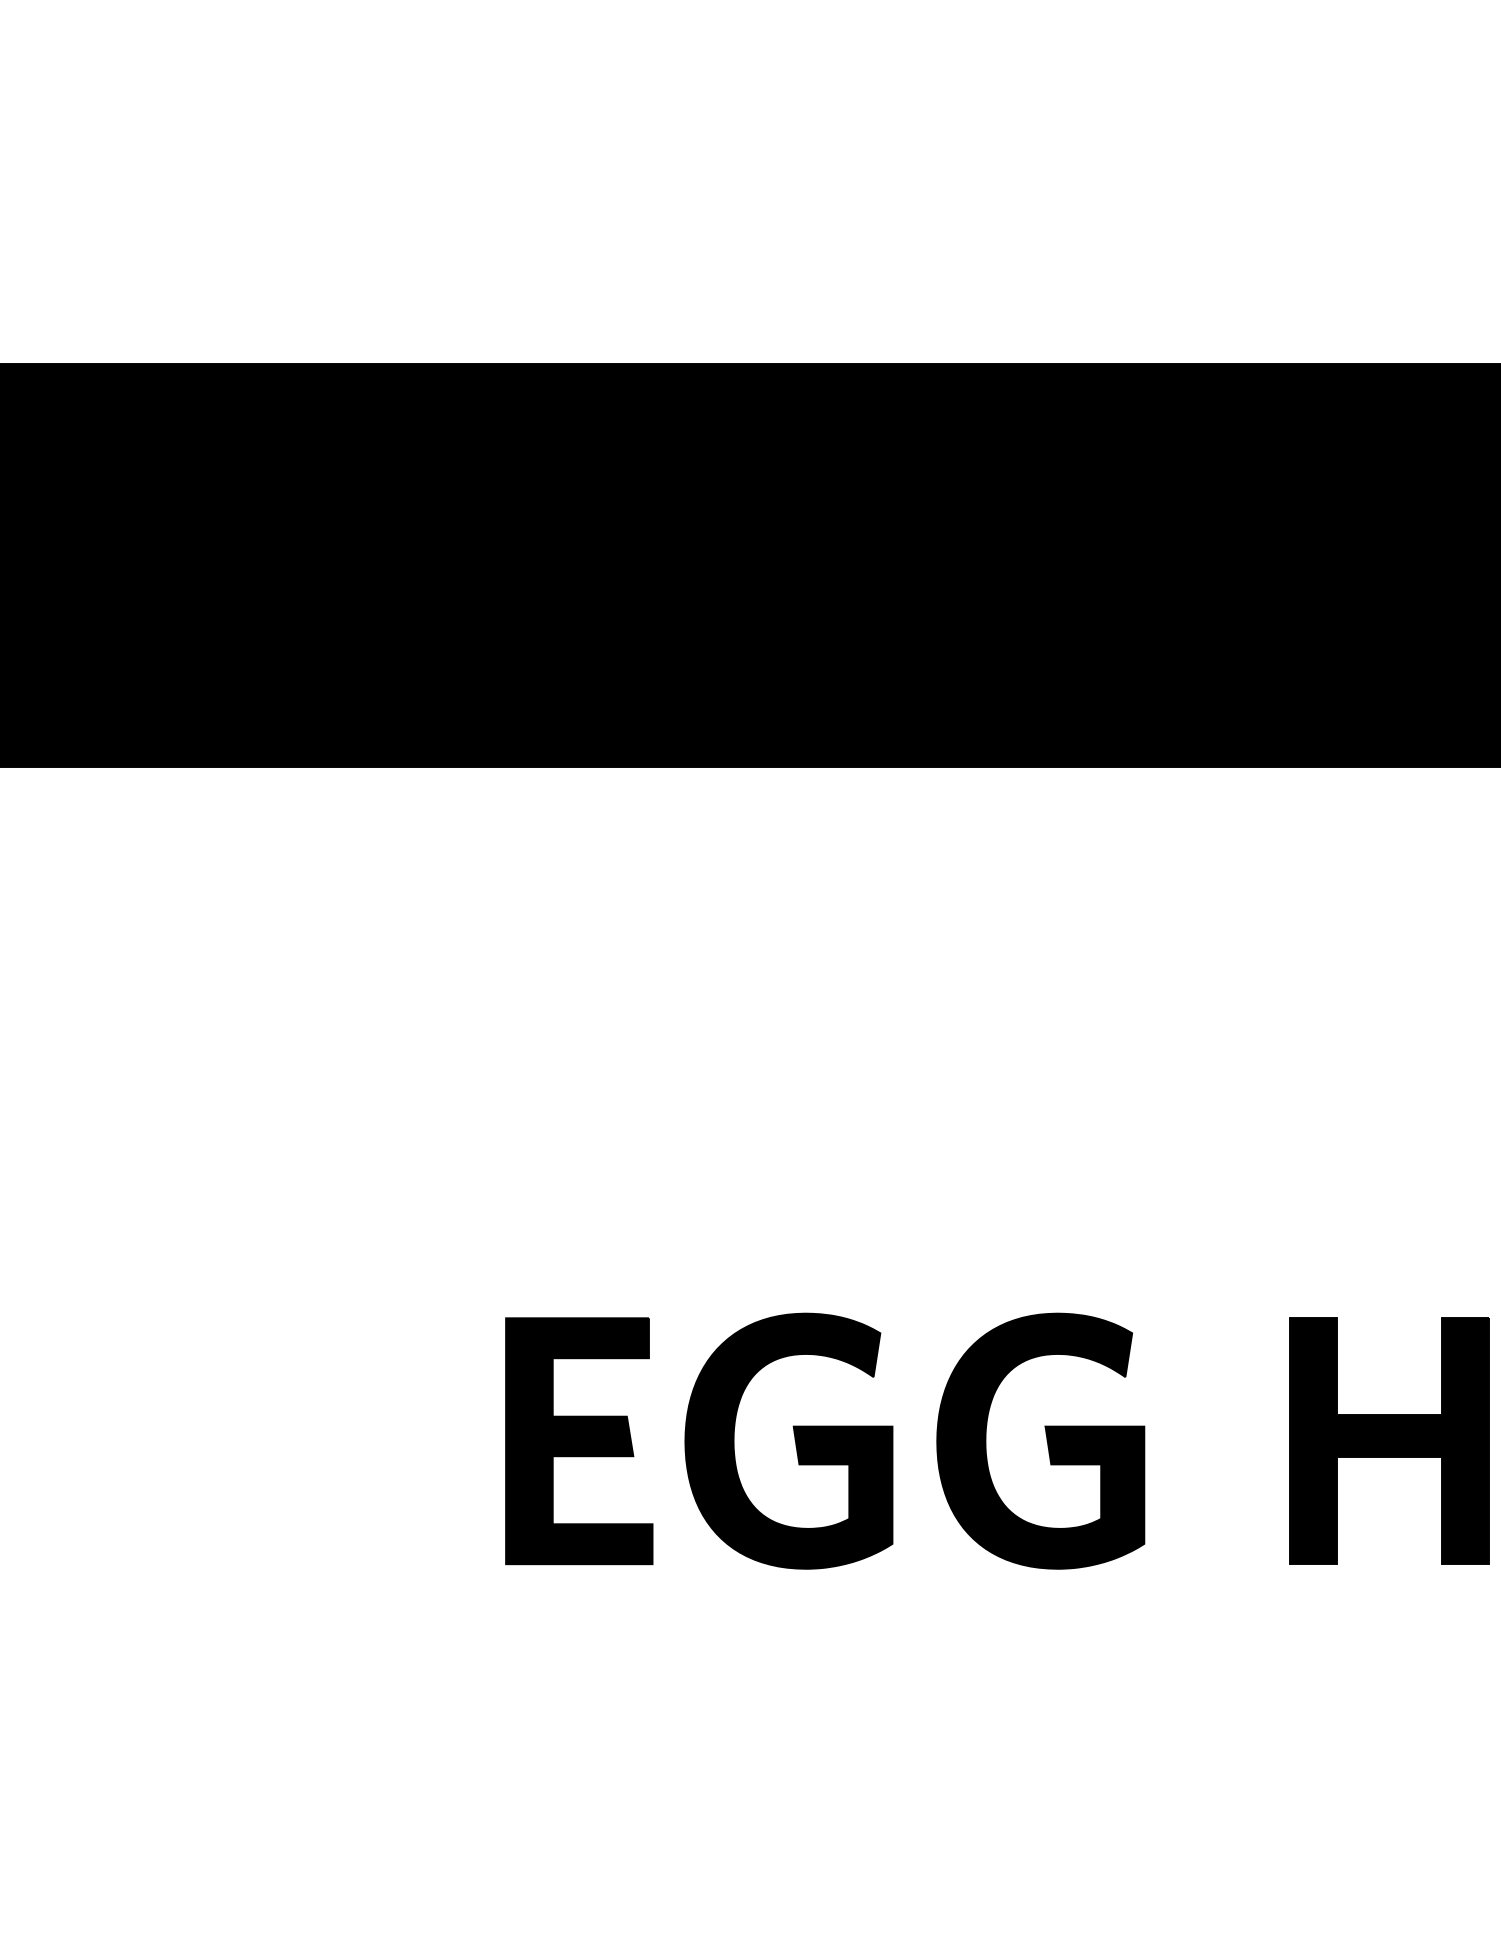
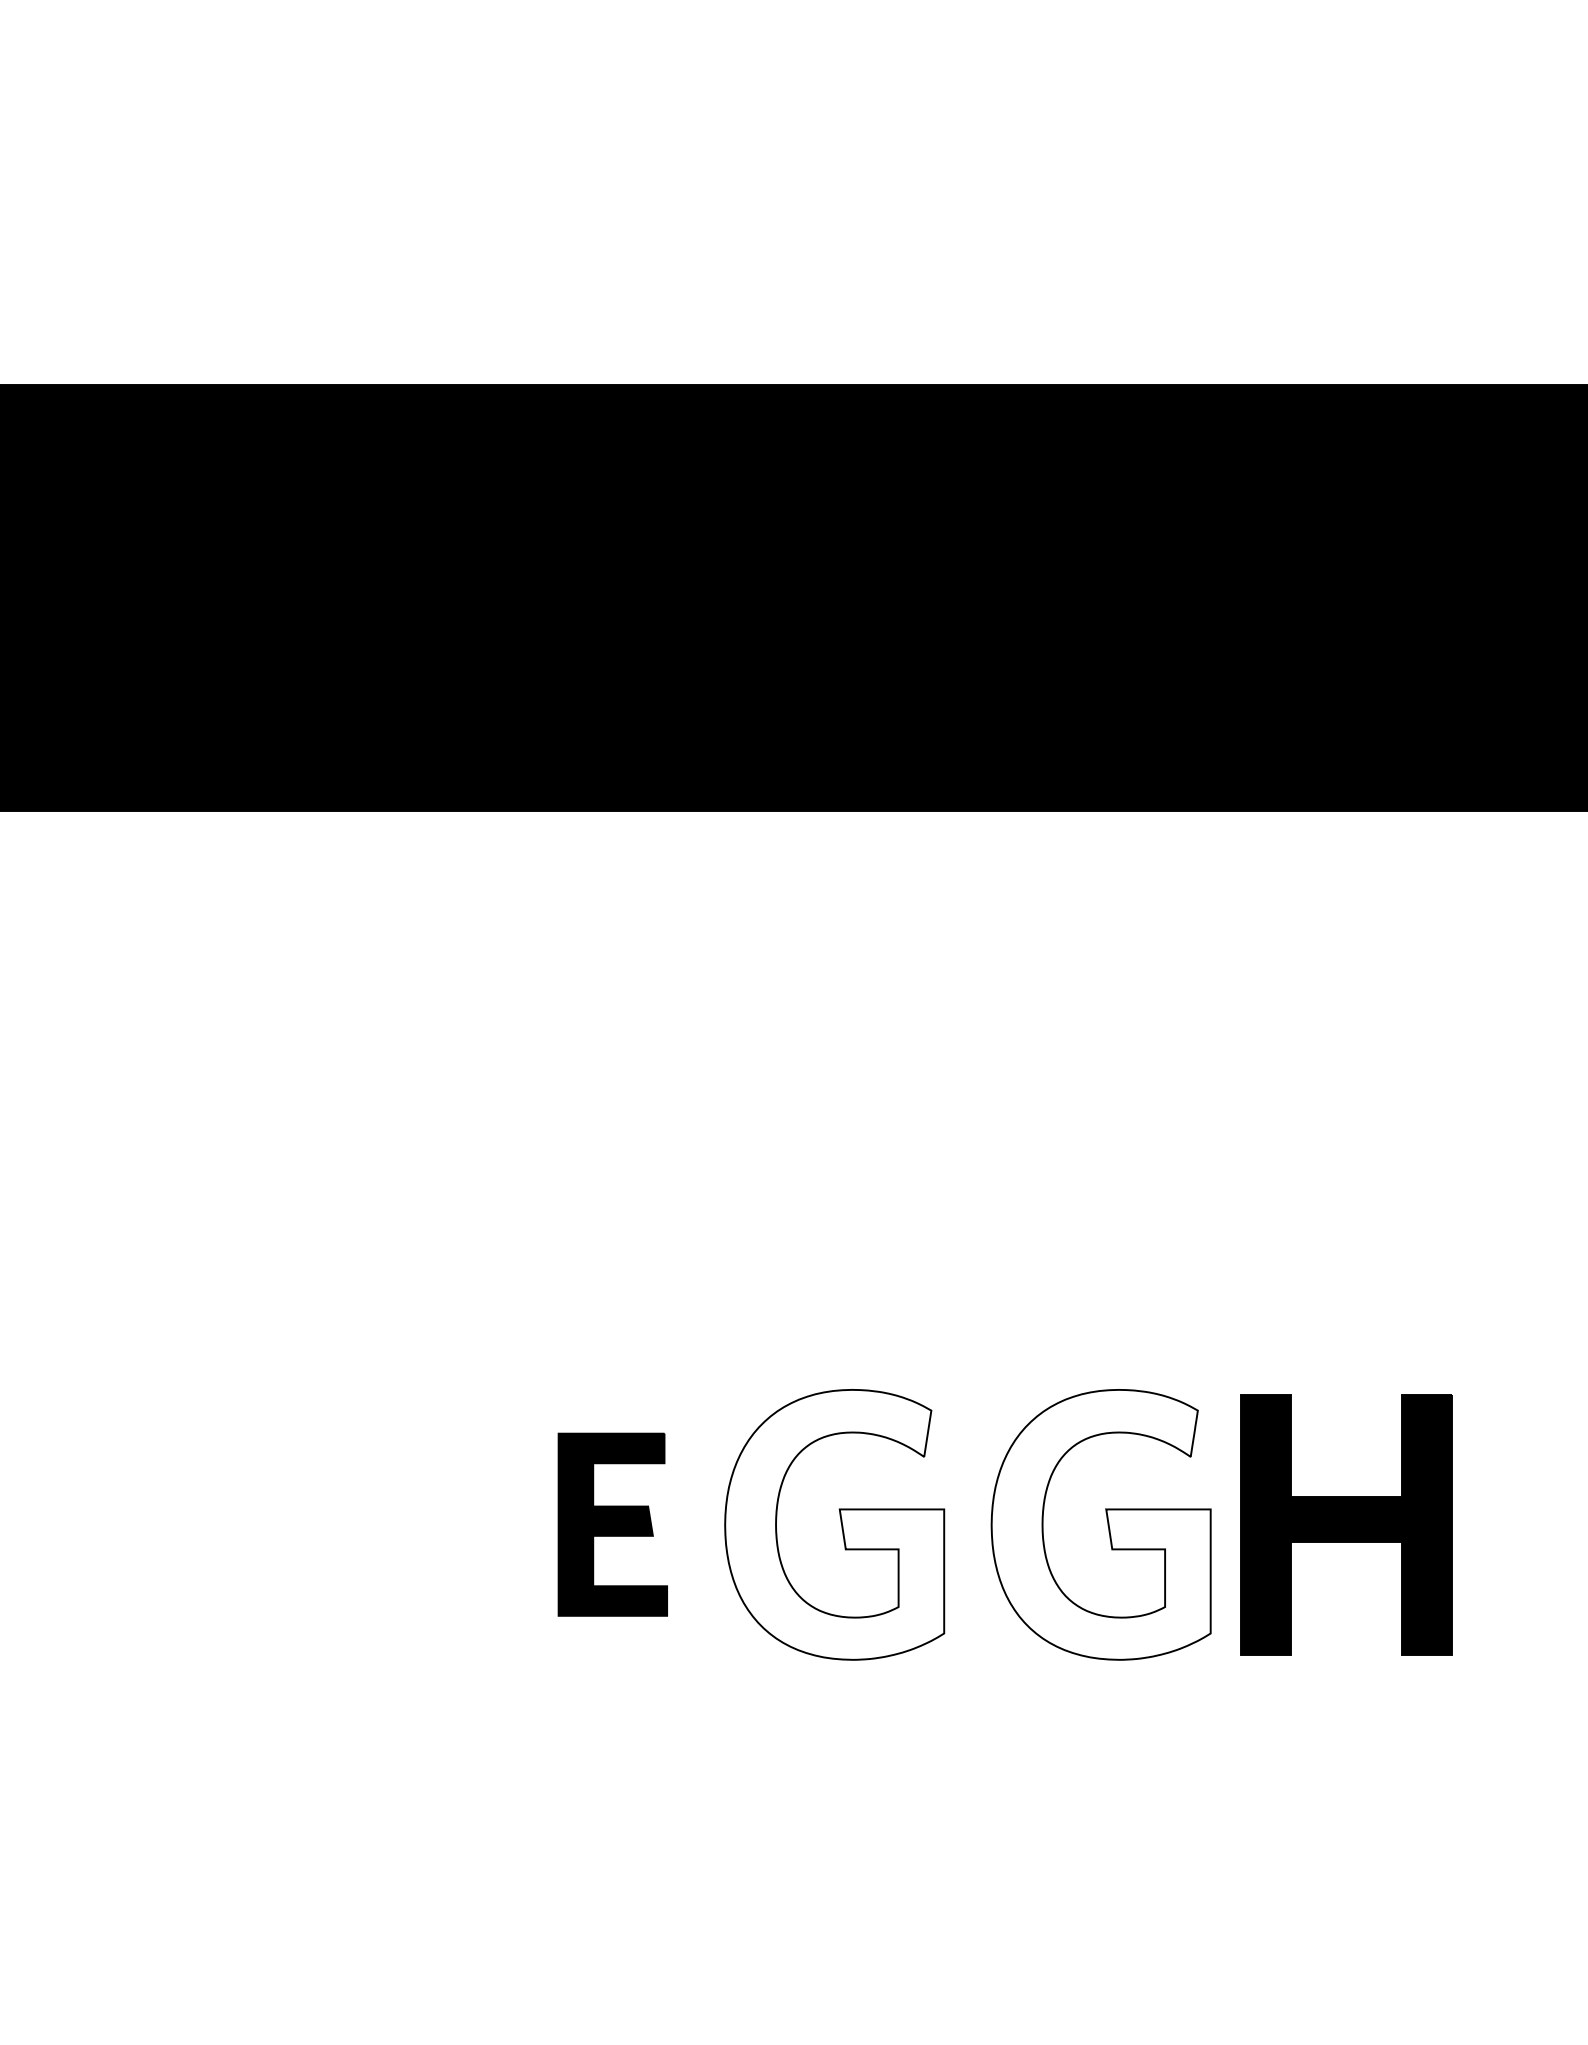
part: (578, 1440) -> (612, 1524), size x0.7
fill: (788, 1440) -> (834, 1524), removed
fill: (1040, 1440) -> (1100, 1524), removed
part: (1389, 1440) -> (1346, 1524), moved

